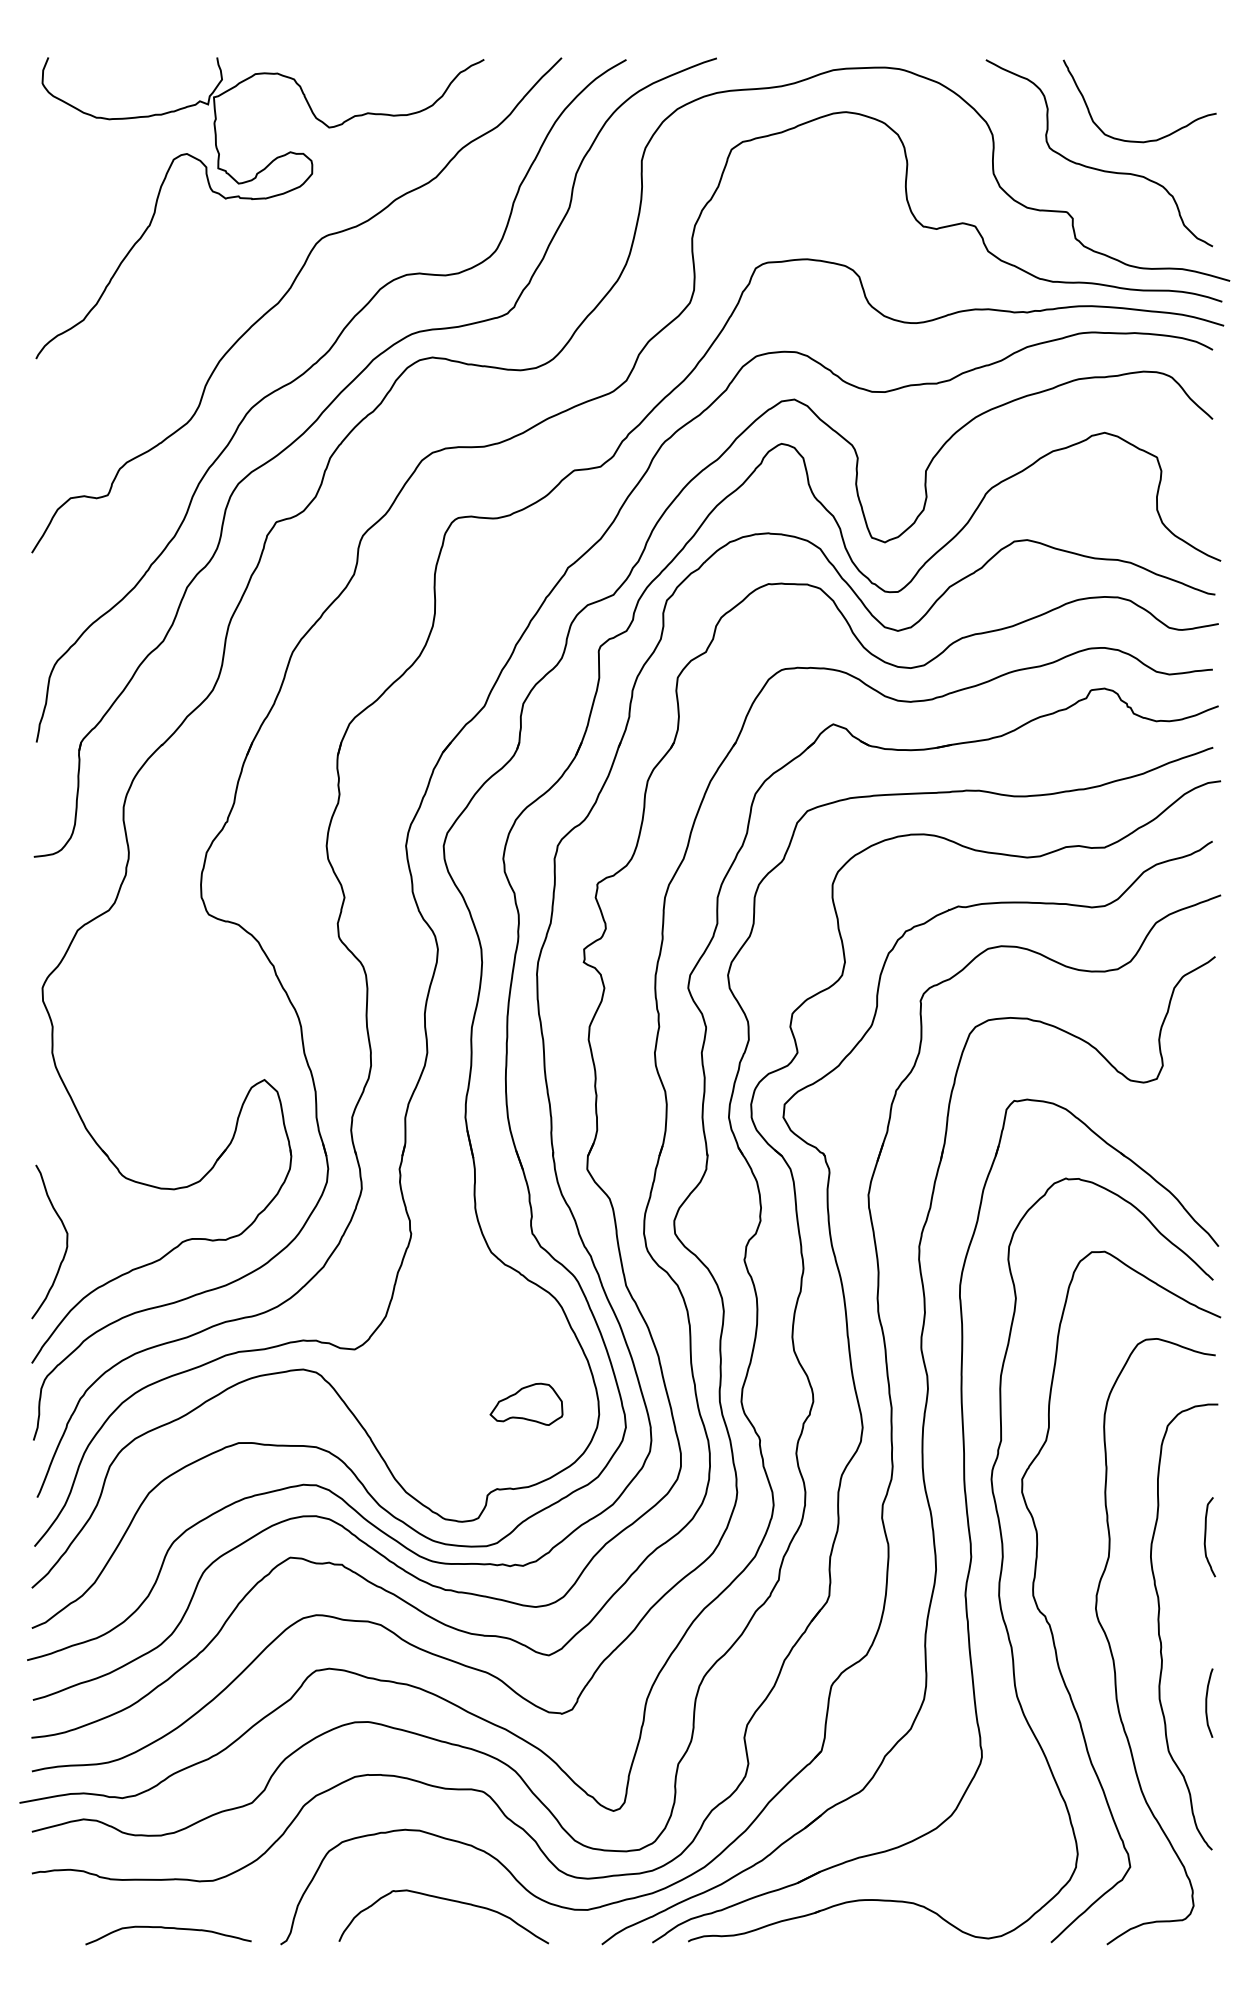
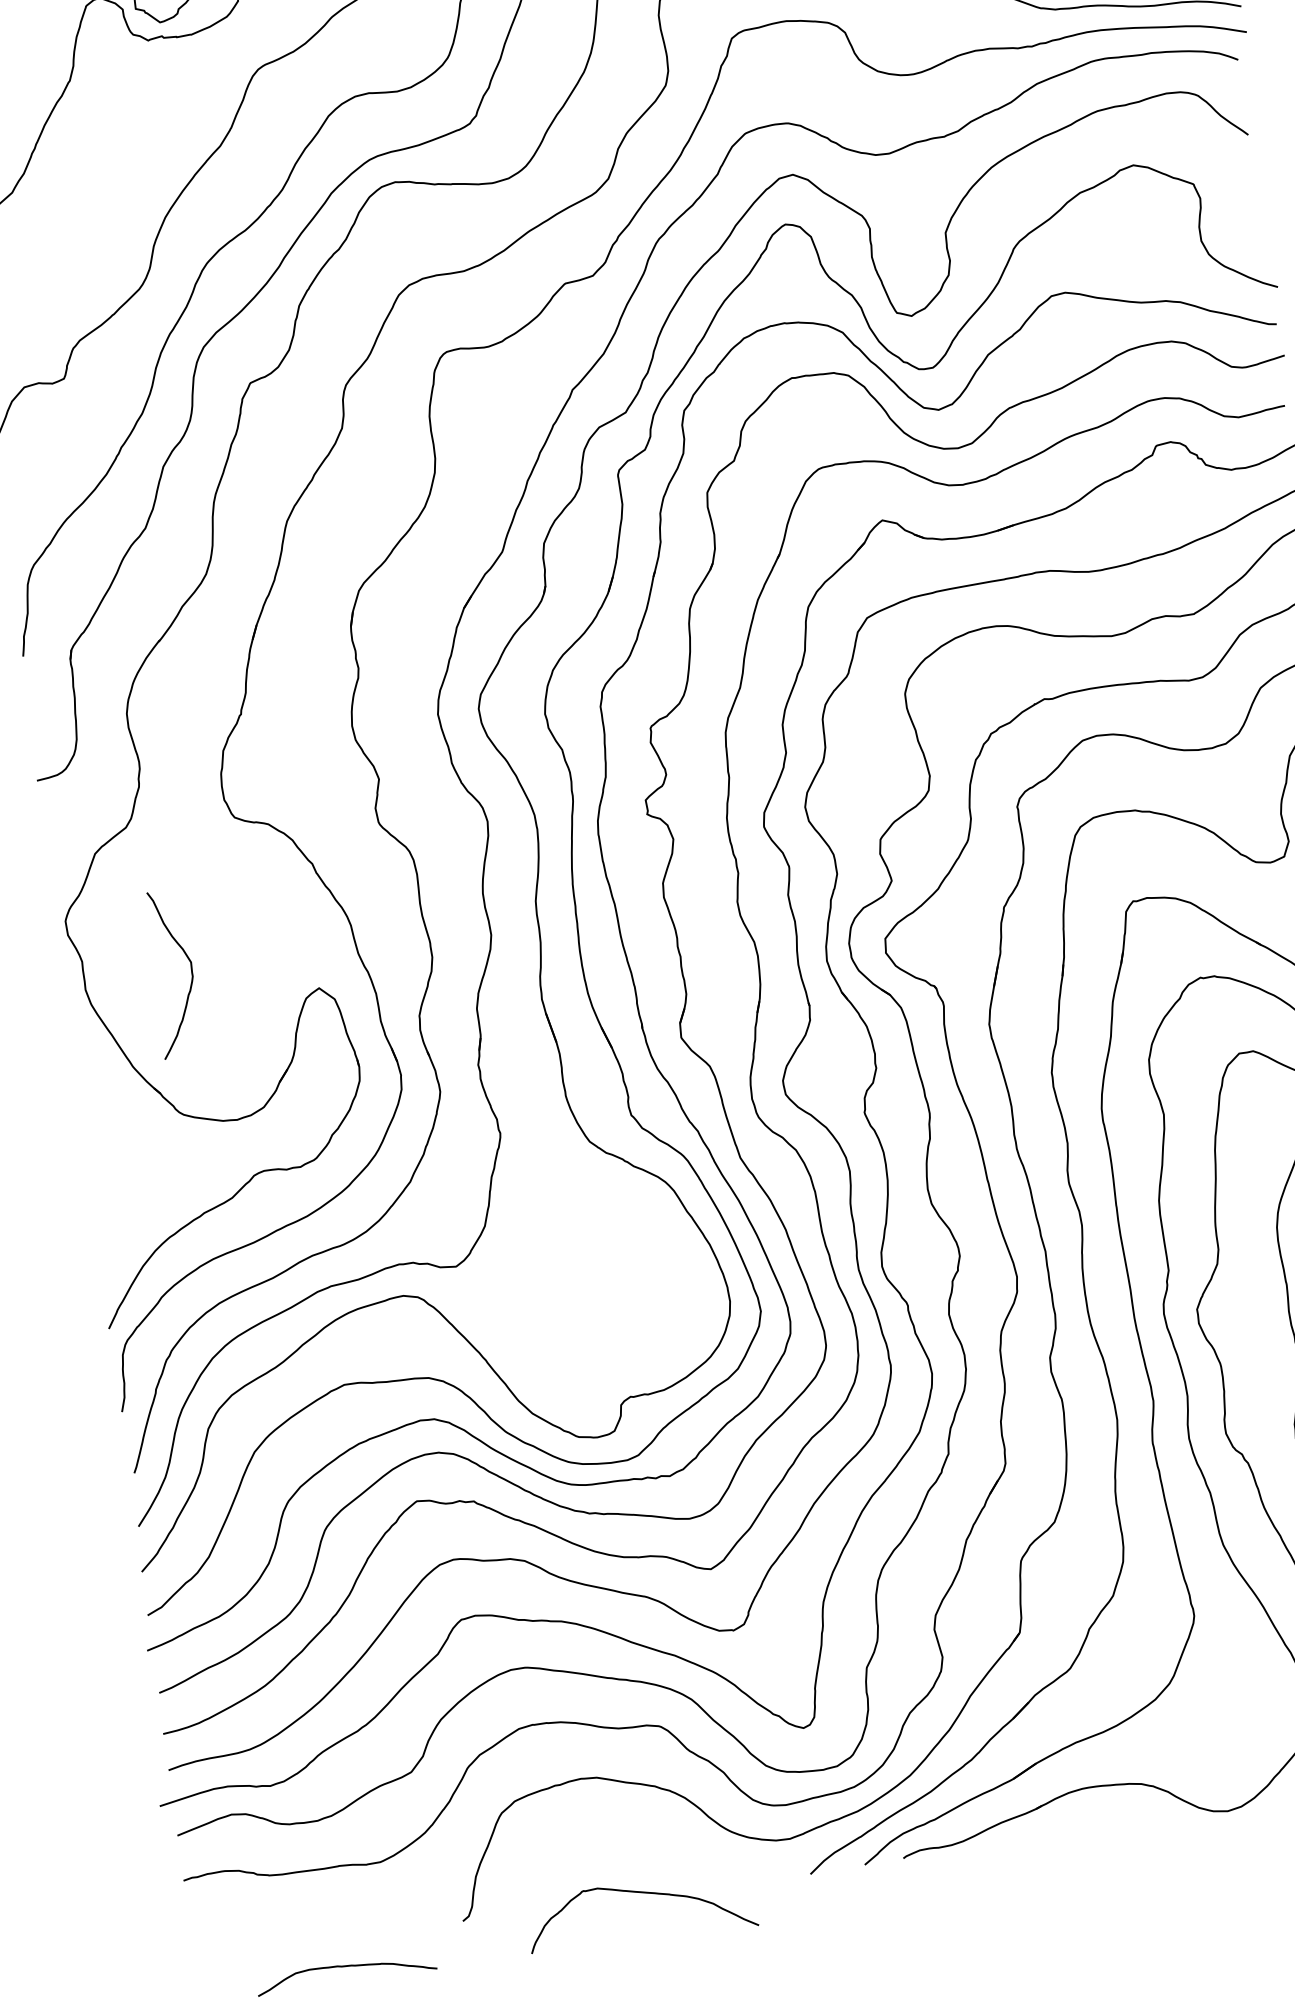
curve: (66, 1241) -> (191, 970), moved
part: (526, 1403) -> (649, 1299), removed
curve: (446, 1900) -> (641, 1893), moved
curve: (168, 1928) -> (345, 1966), moved

